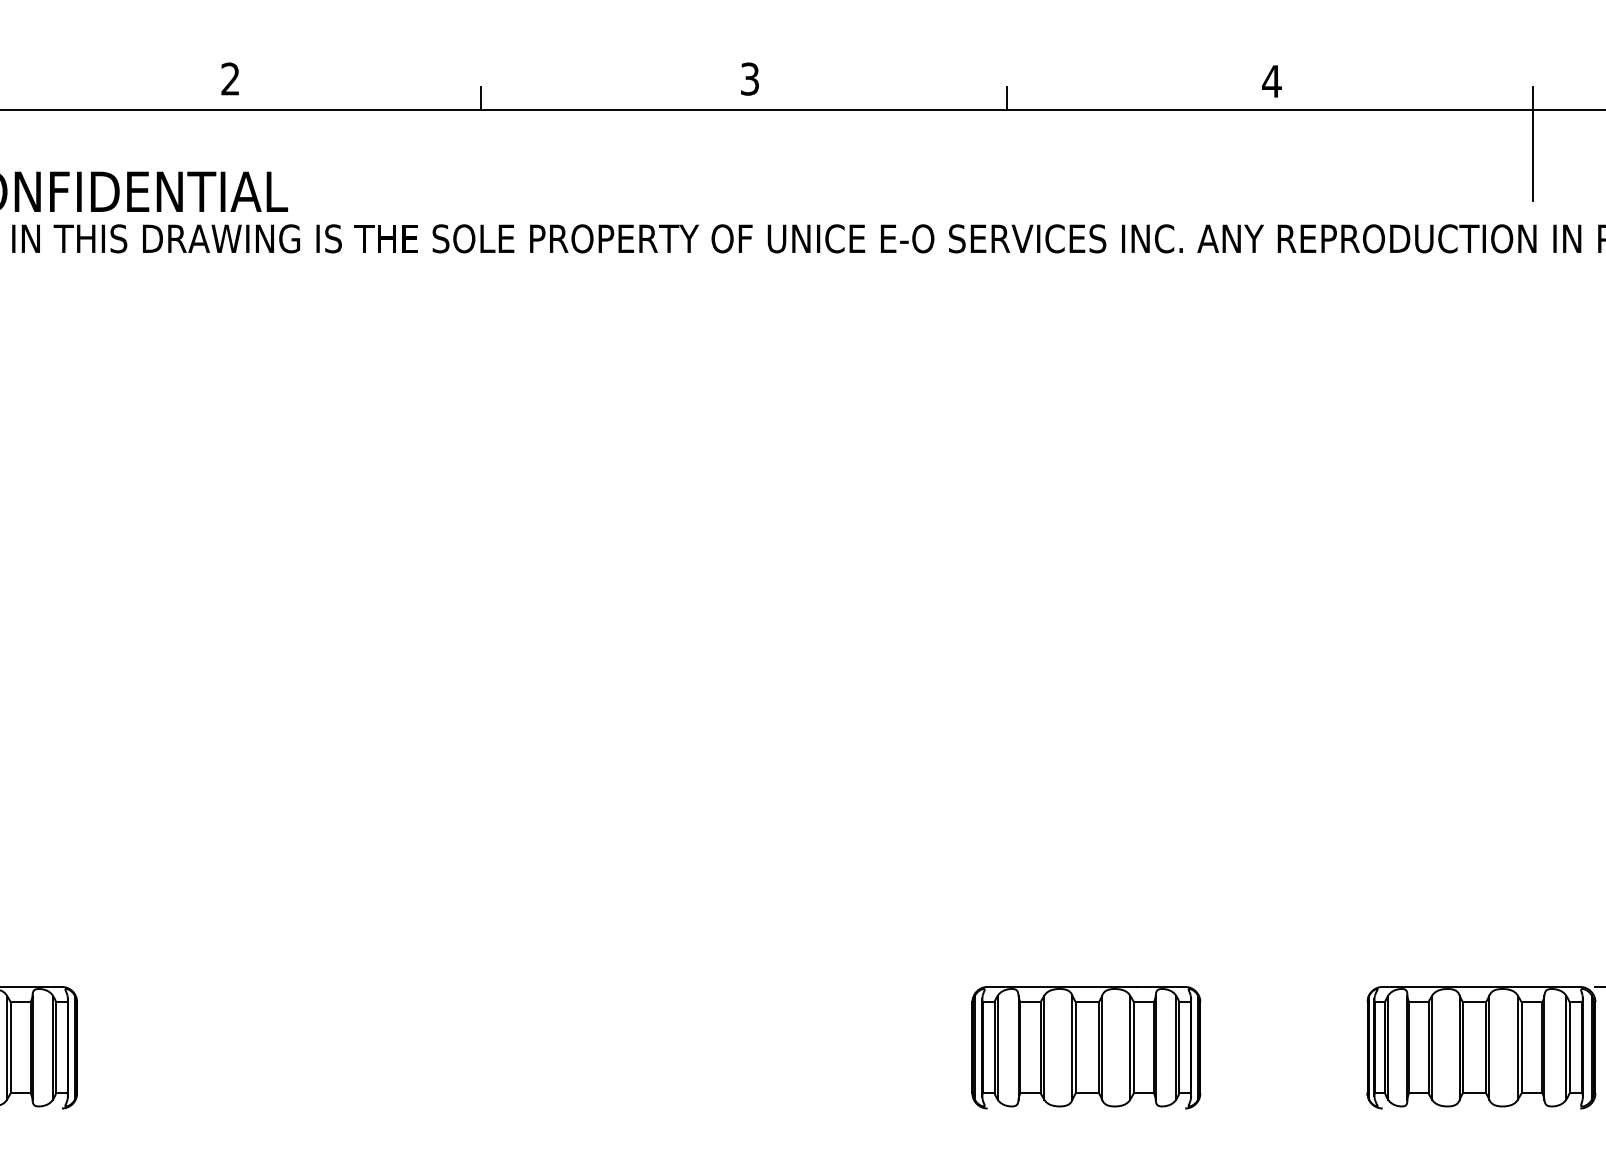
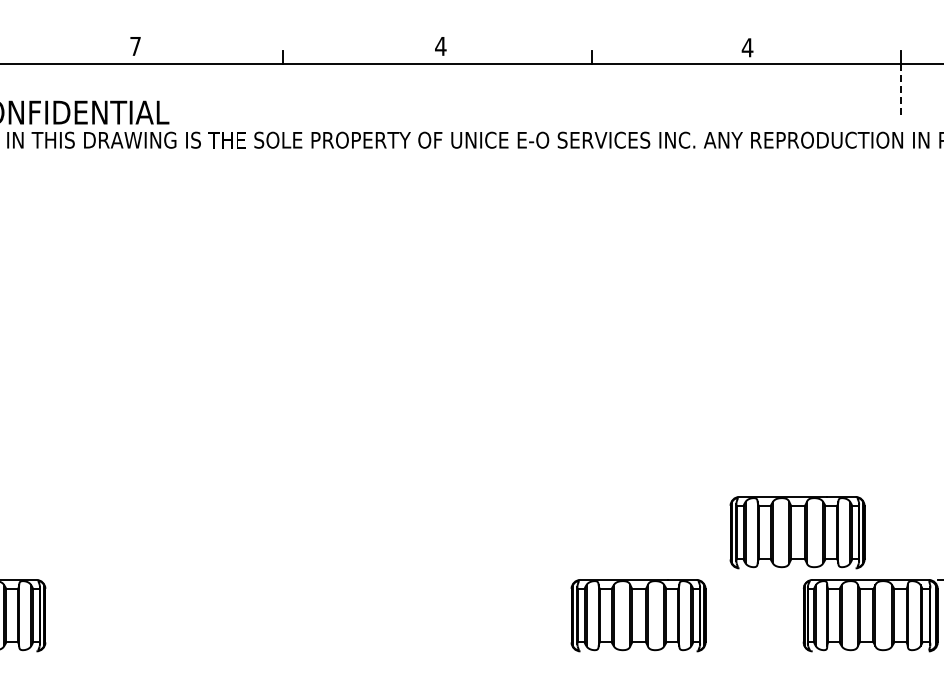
text: (230, 77) -> (135, 45), 2 -> 7
text: (749, 79) -> (440, 46), 3 -> 4
line: (1532, 155) -> (900, 91), solid -> dashed
part: (1356, 906) -> (797, 532), added

